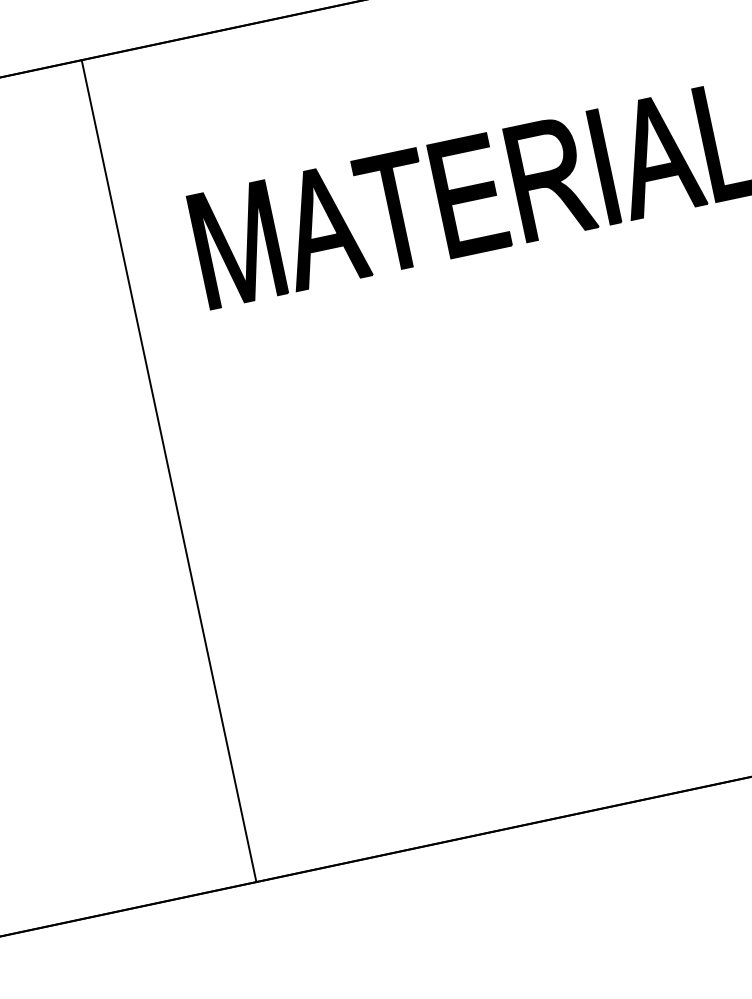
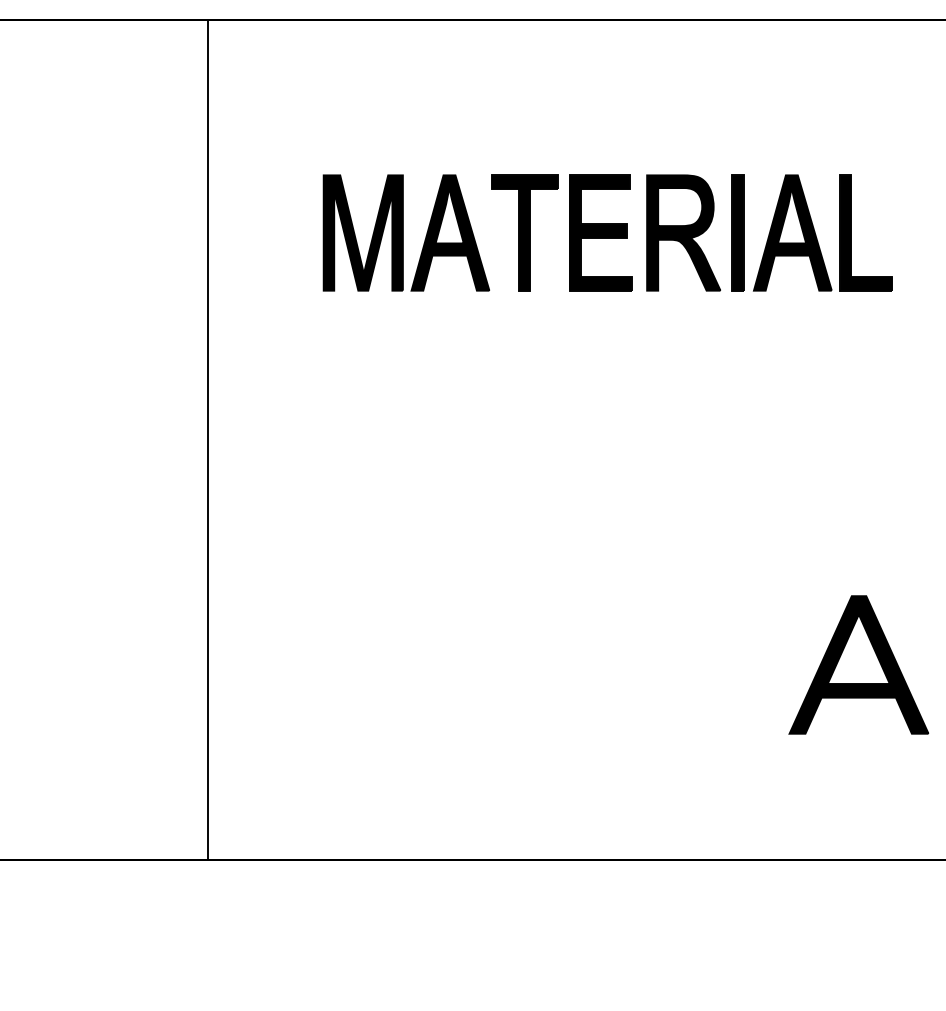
line: (169, 471) -> (208, 440), moved

